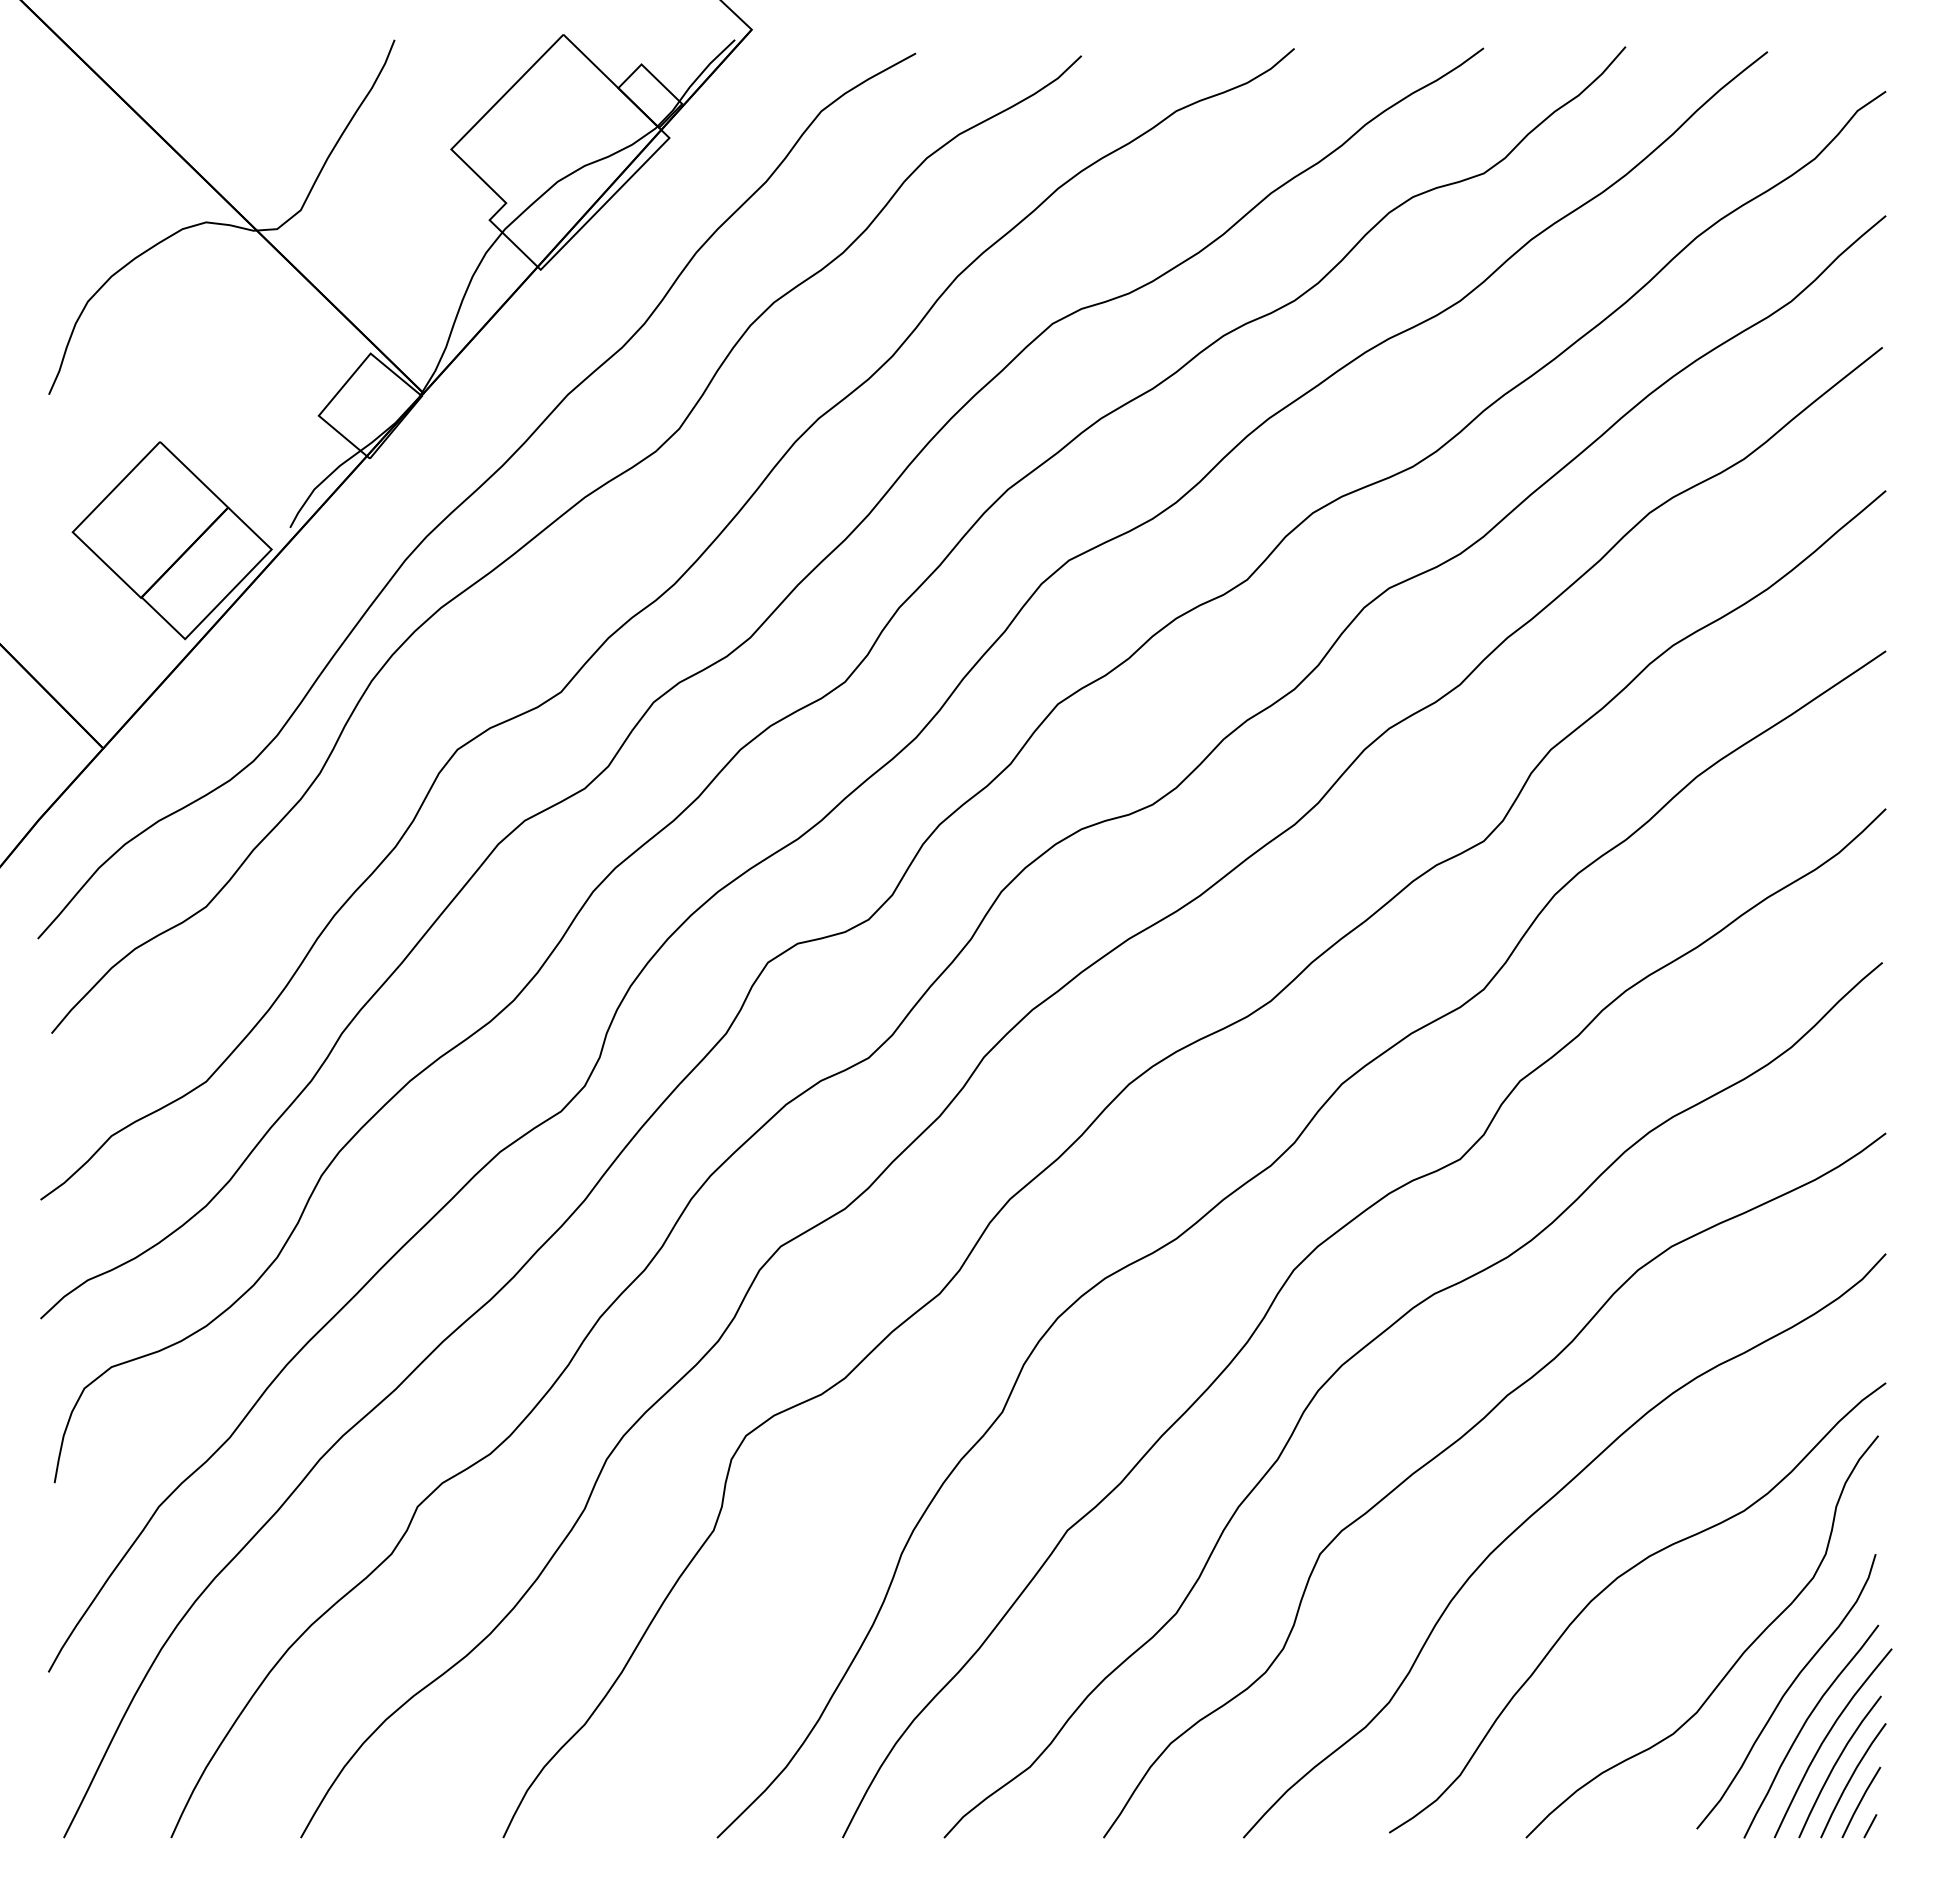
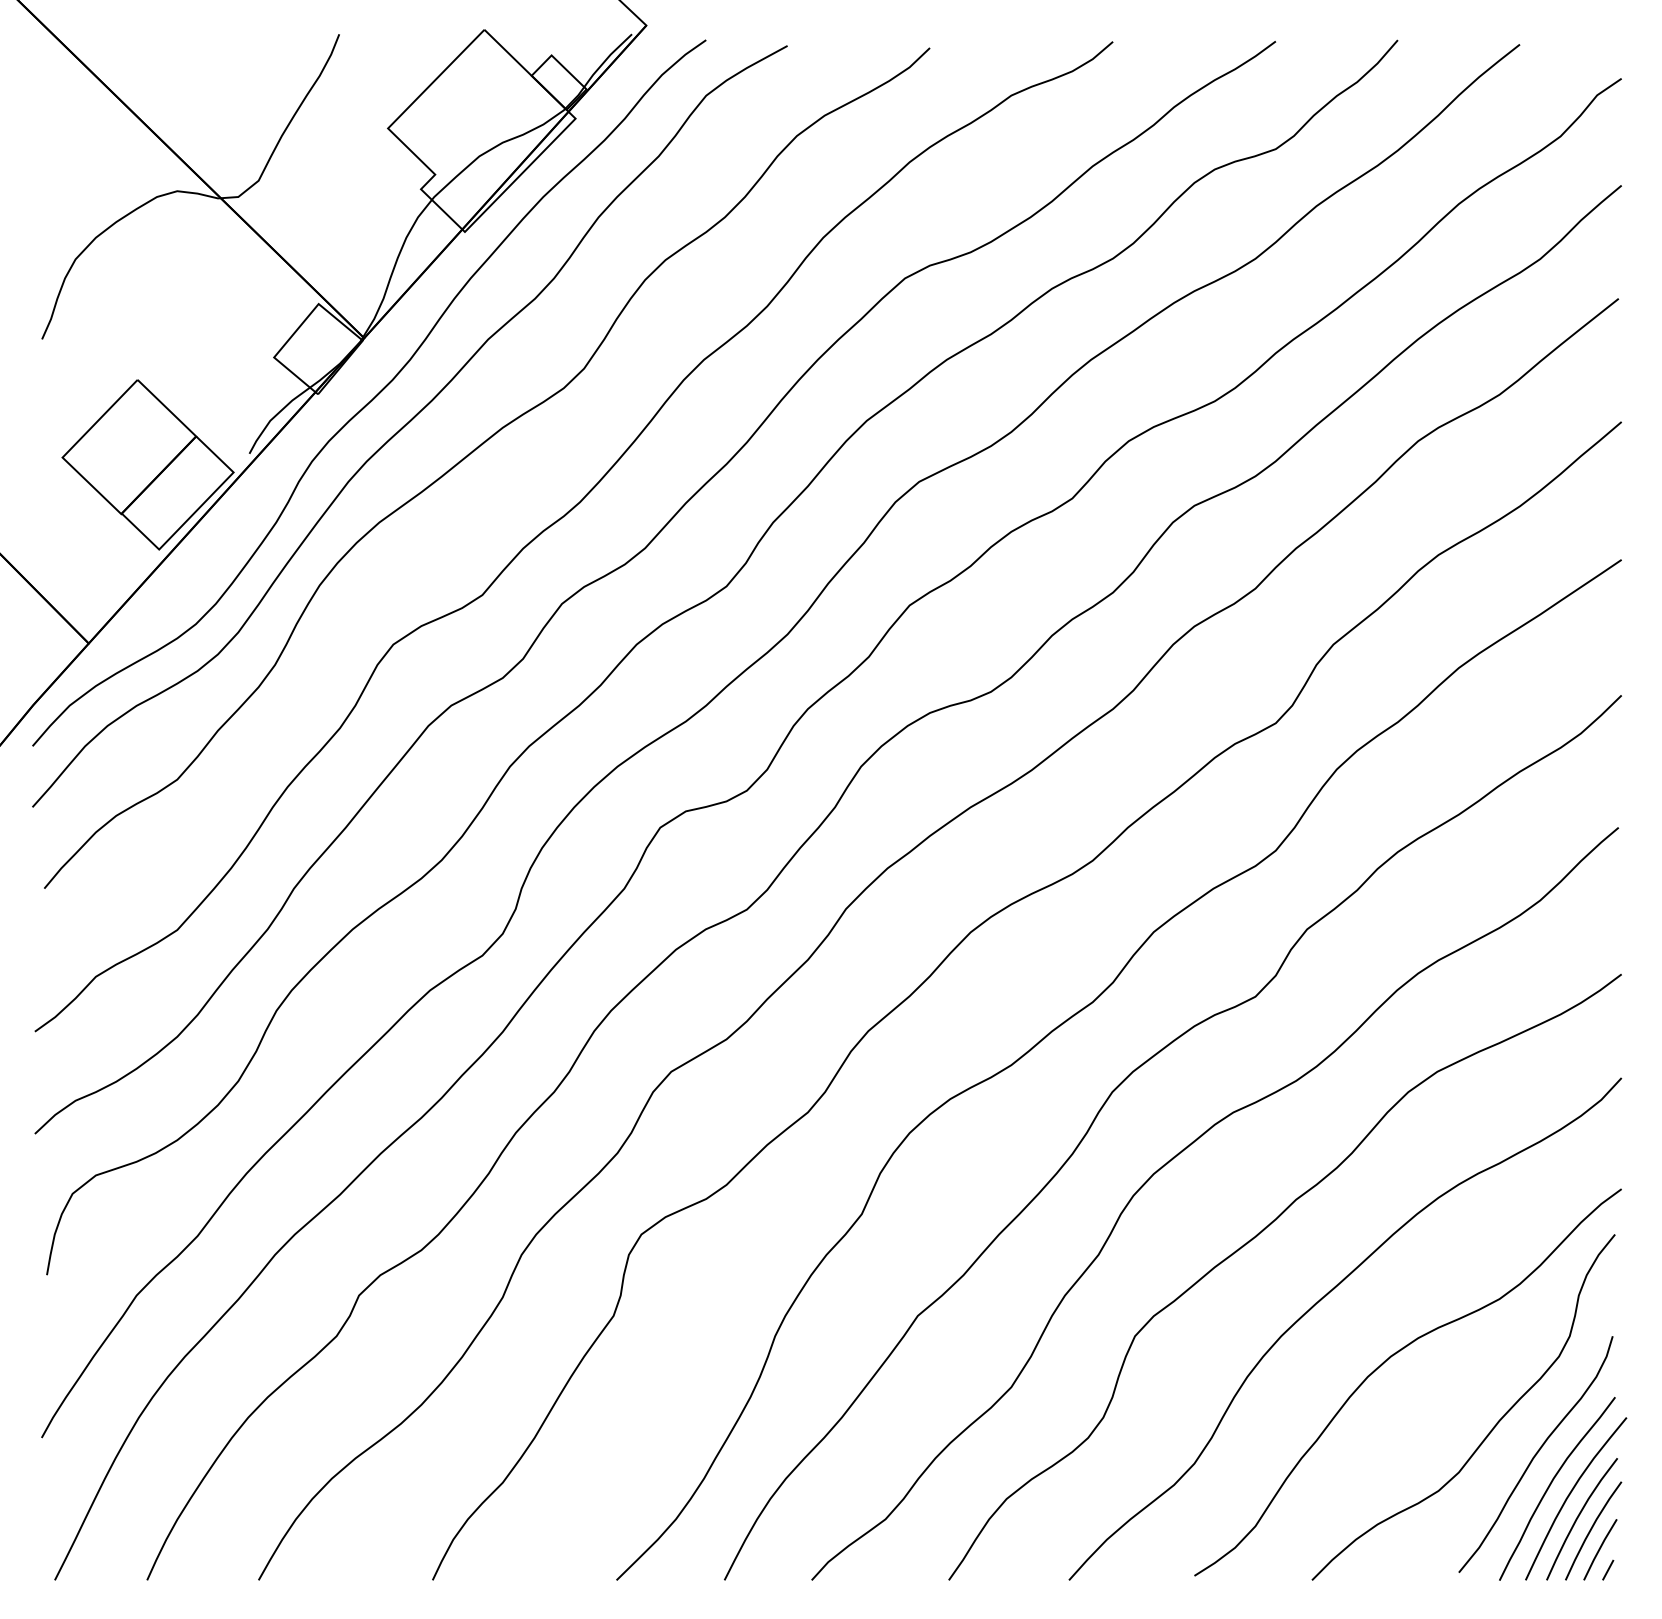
curve: (434, 462) -> (373, 397), added

